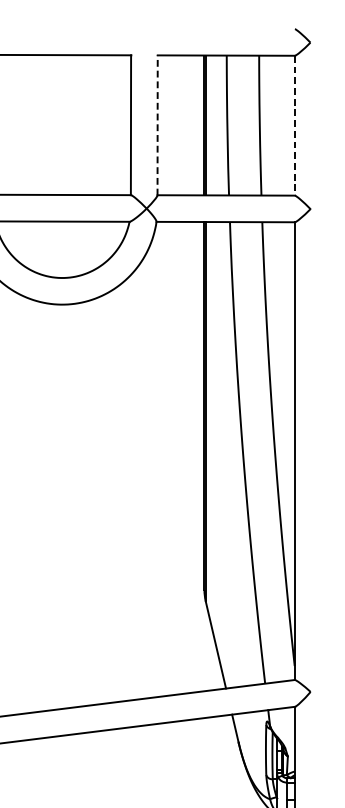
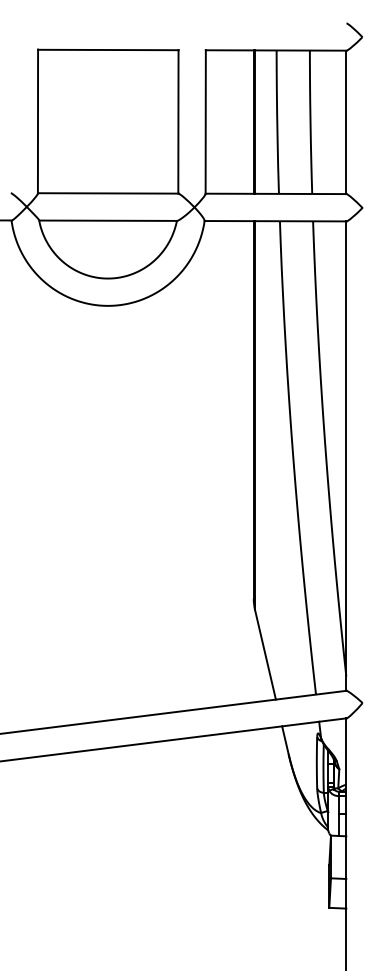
line: (157, 125) -> (205, 122), dashed -> solid
line: (294, 125) -> (346, 122), dashed -> solid

